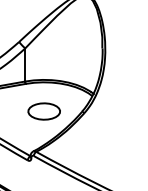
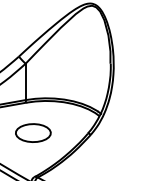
part: (43, 111) -> (32, 133), moved

